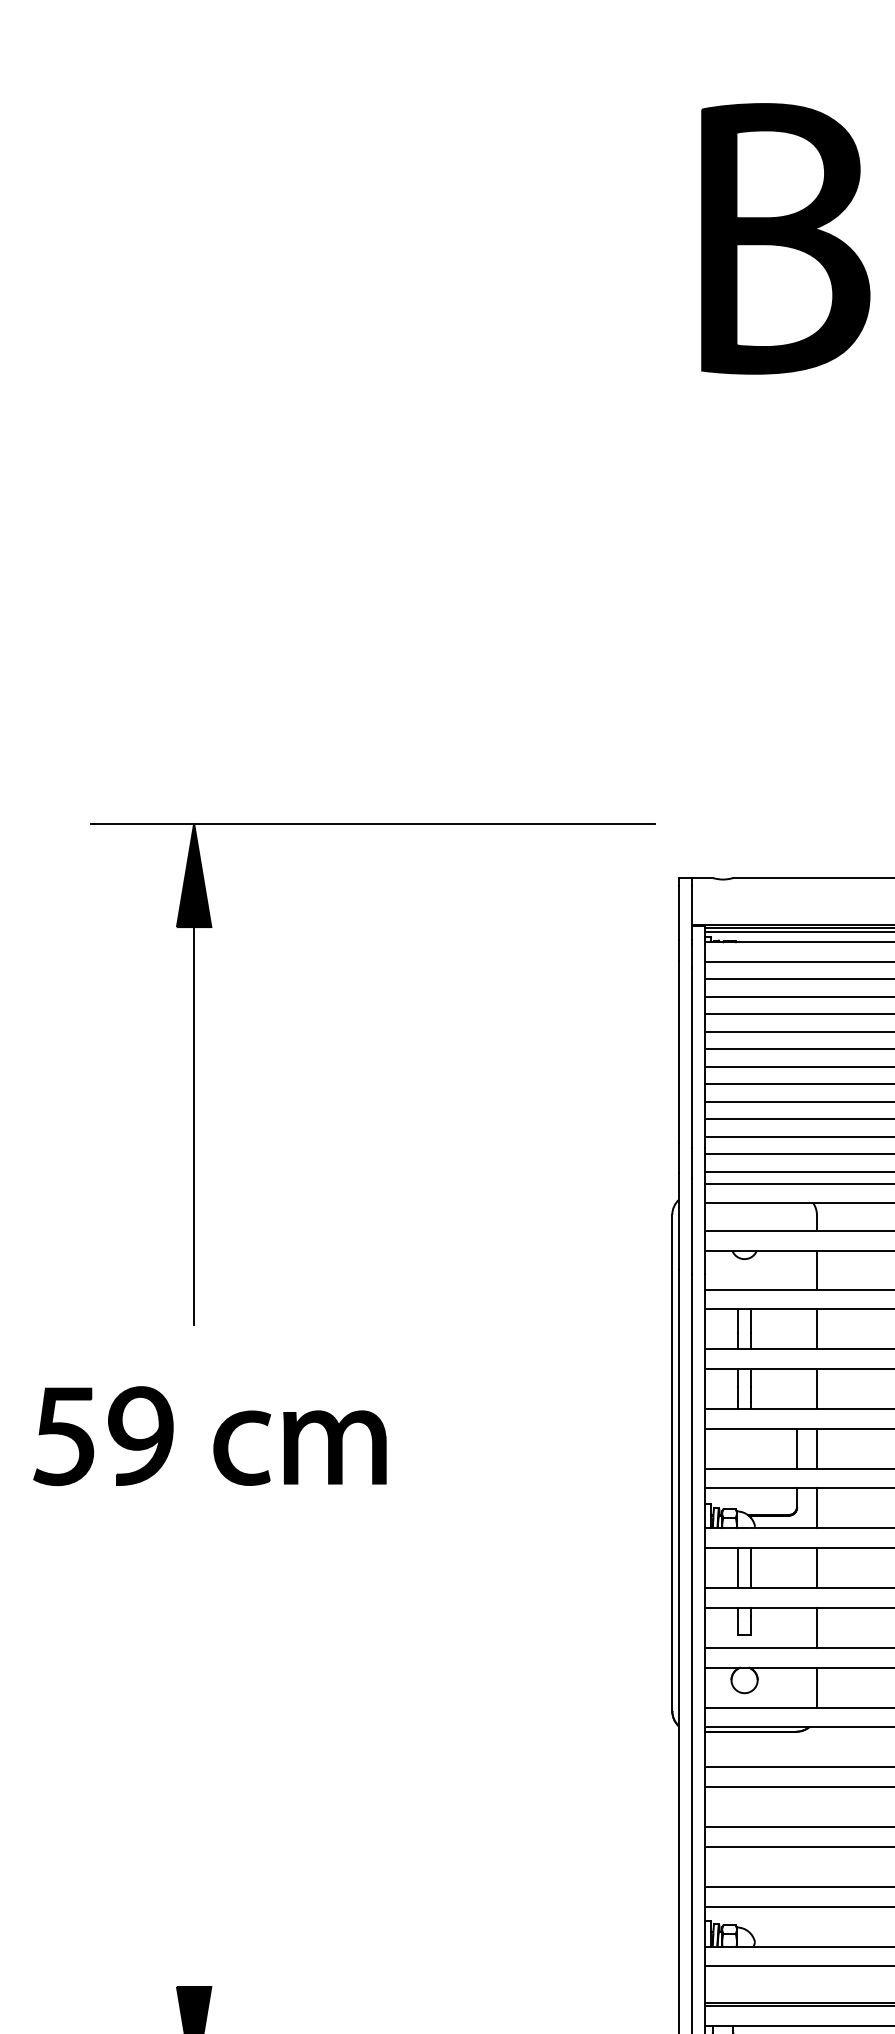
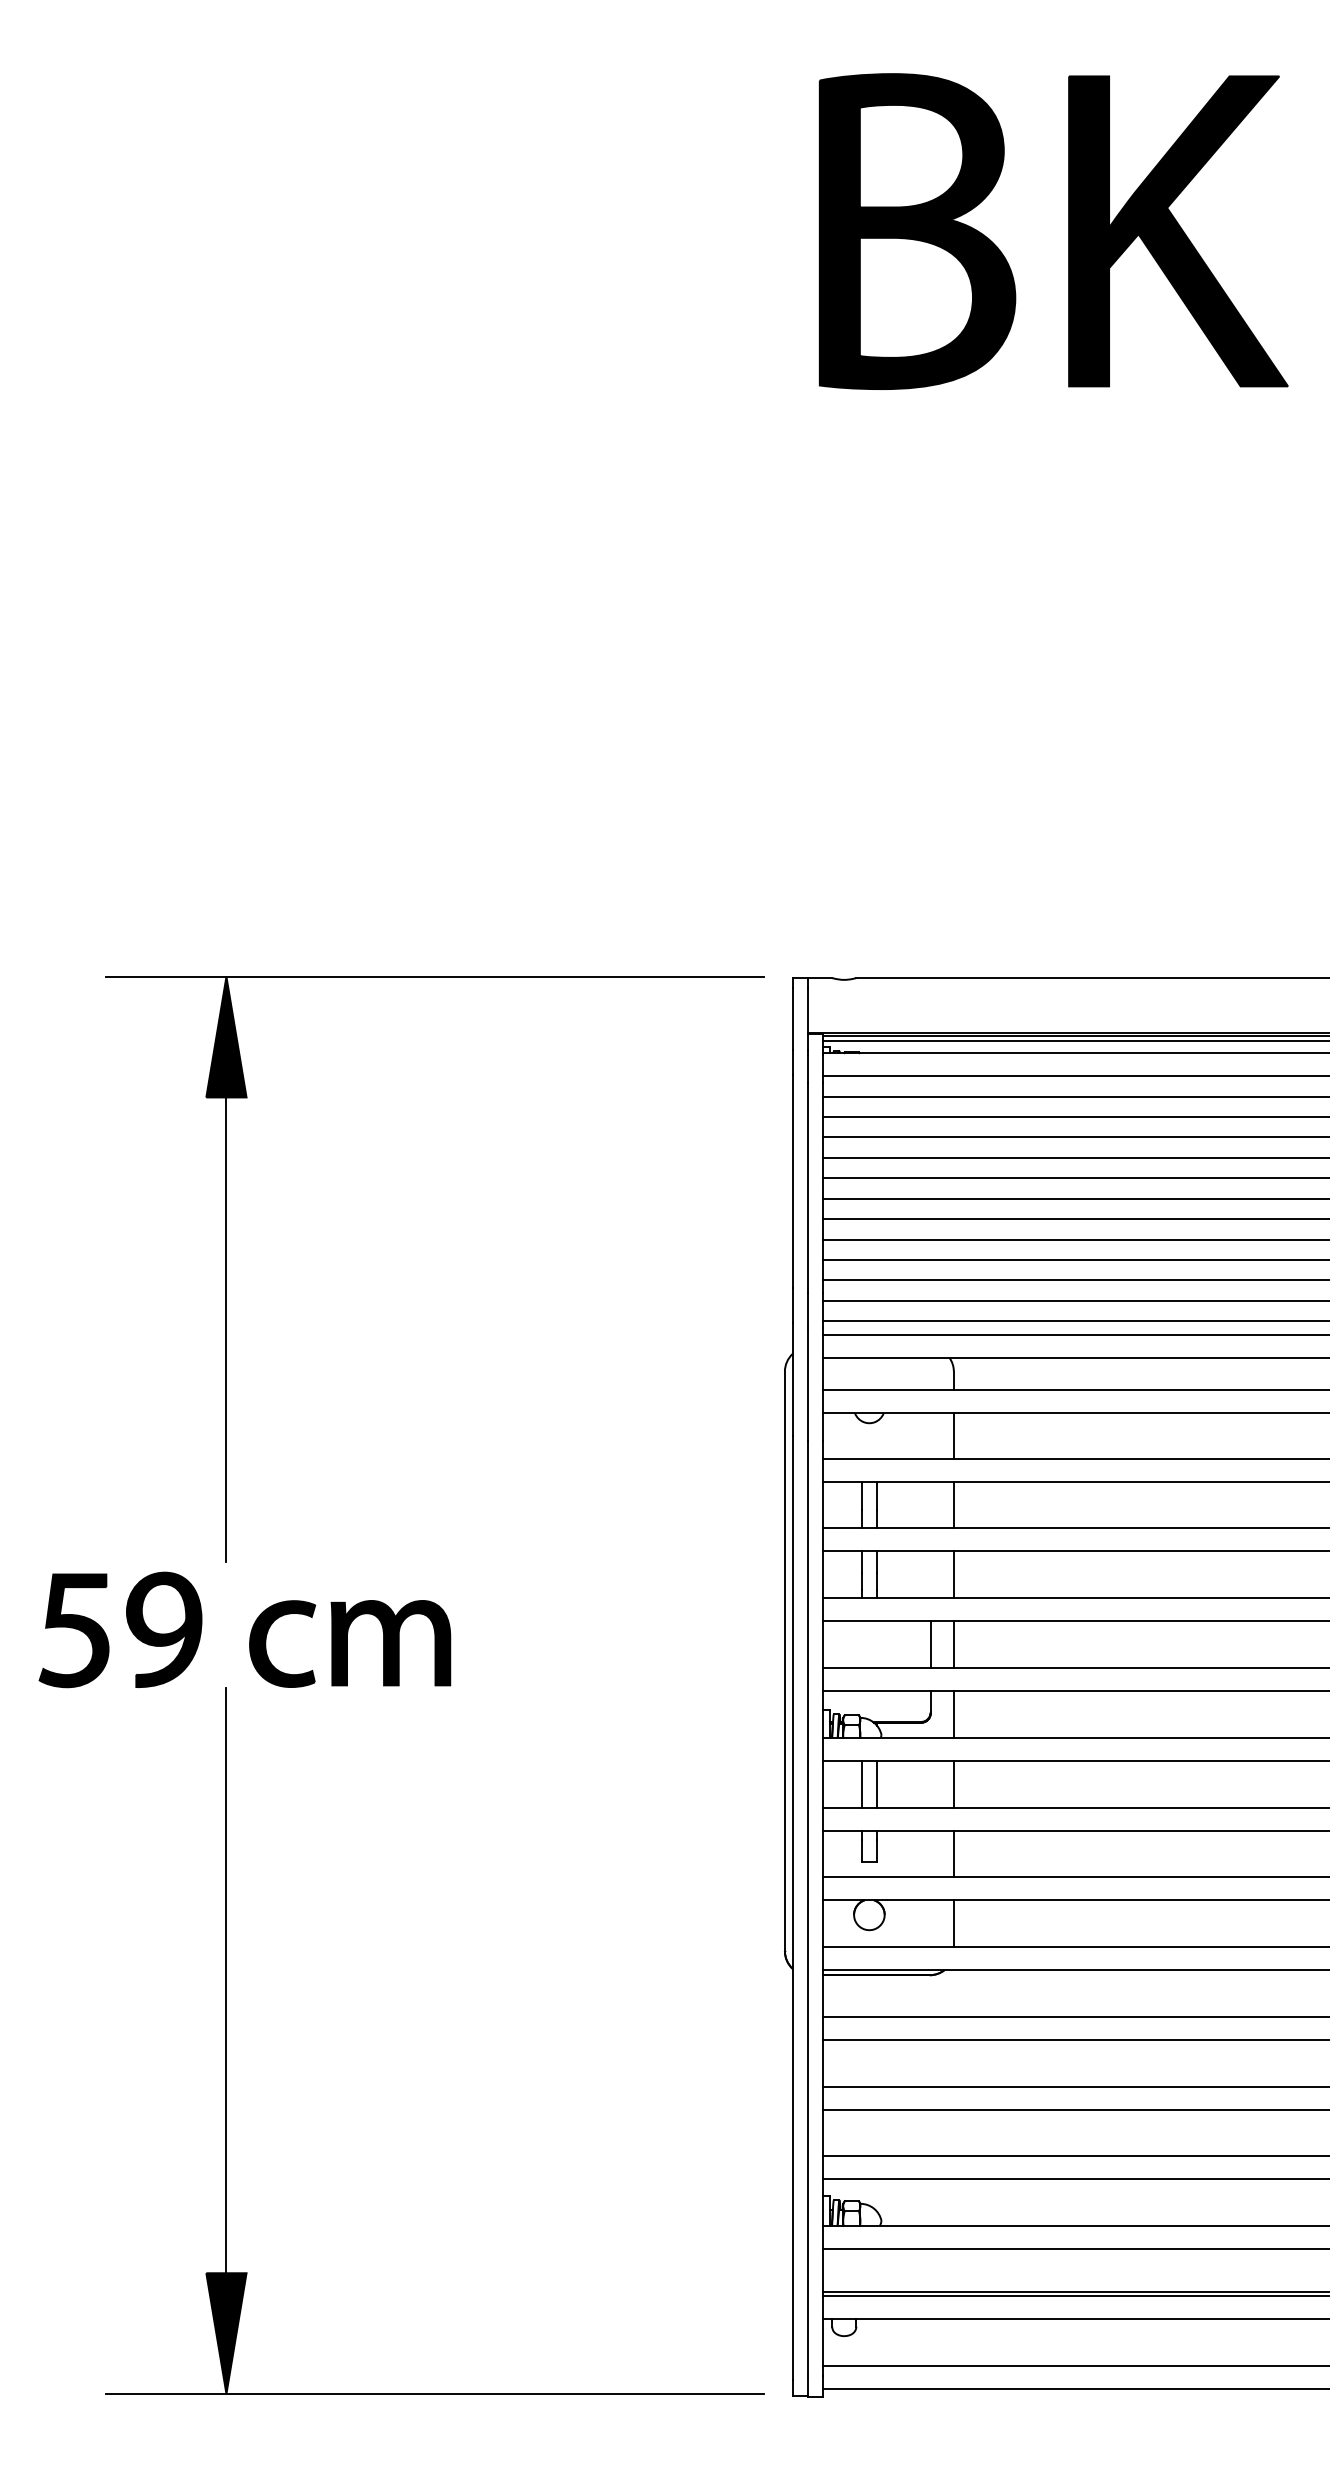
part: (194, 1074) -> (226, 1269), moved
line: (194, 1736) -> (226, 1980), added

